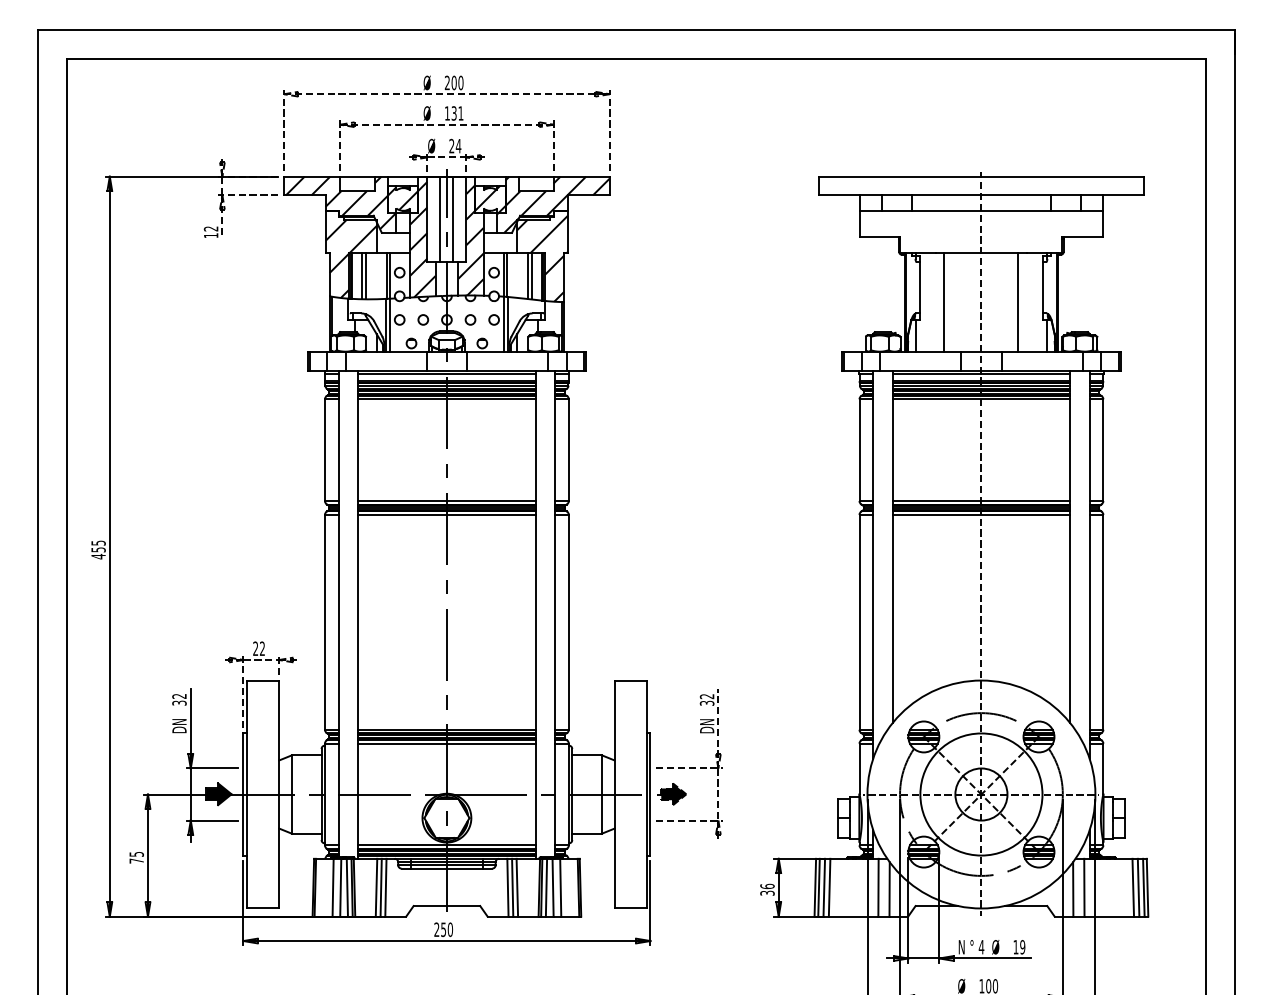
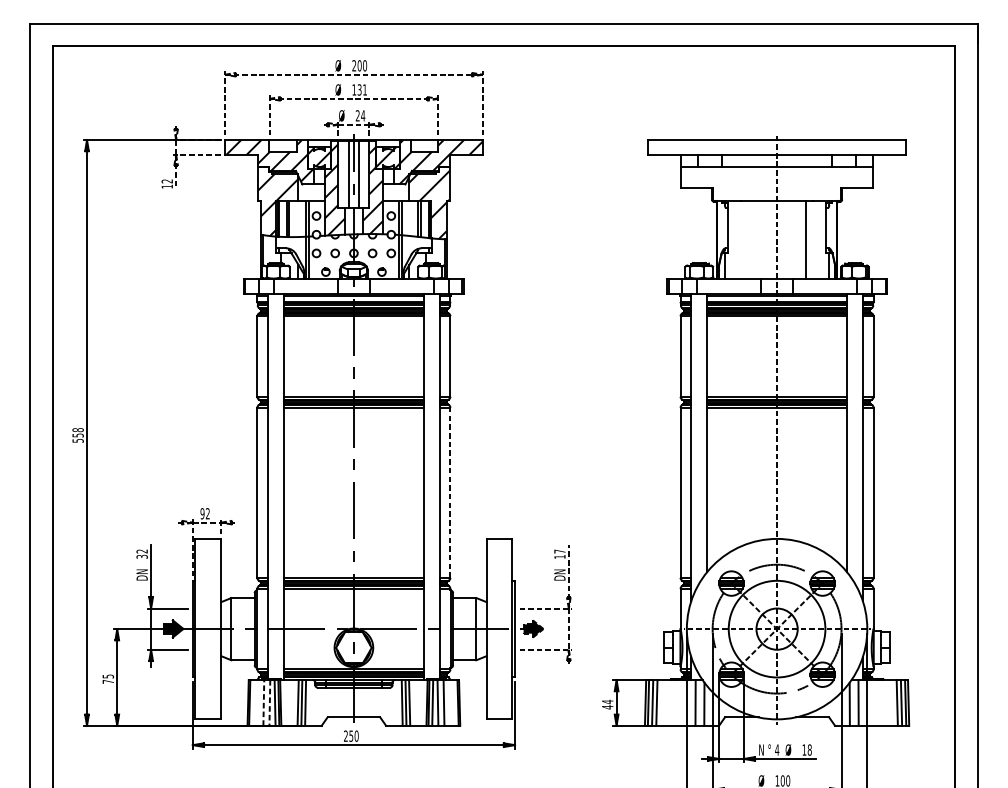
line: (944, 302) -> (747, 239), removed
text: (98, 549) -> (78, 435), 455 -> 558
line: (568, 621) -> (450, 492), solid -> dashed
text: (255, 648) -> (202, 513), 22 -> 92
text: (706, 699) -> (559, 553), 32 -> 17
line: (333, 887) -> (264, 702), solid -> dashed
line: (340, 887) -> (269, 702), solid -> dashed
text: (767, 889) -> (607, 704), 36 -> 44
text: (1022, 947) -> (809, 750), 19 -> 18

